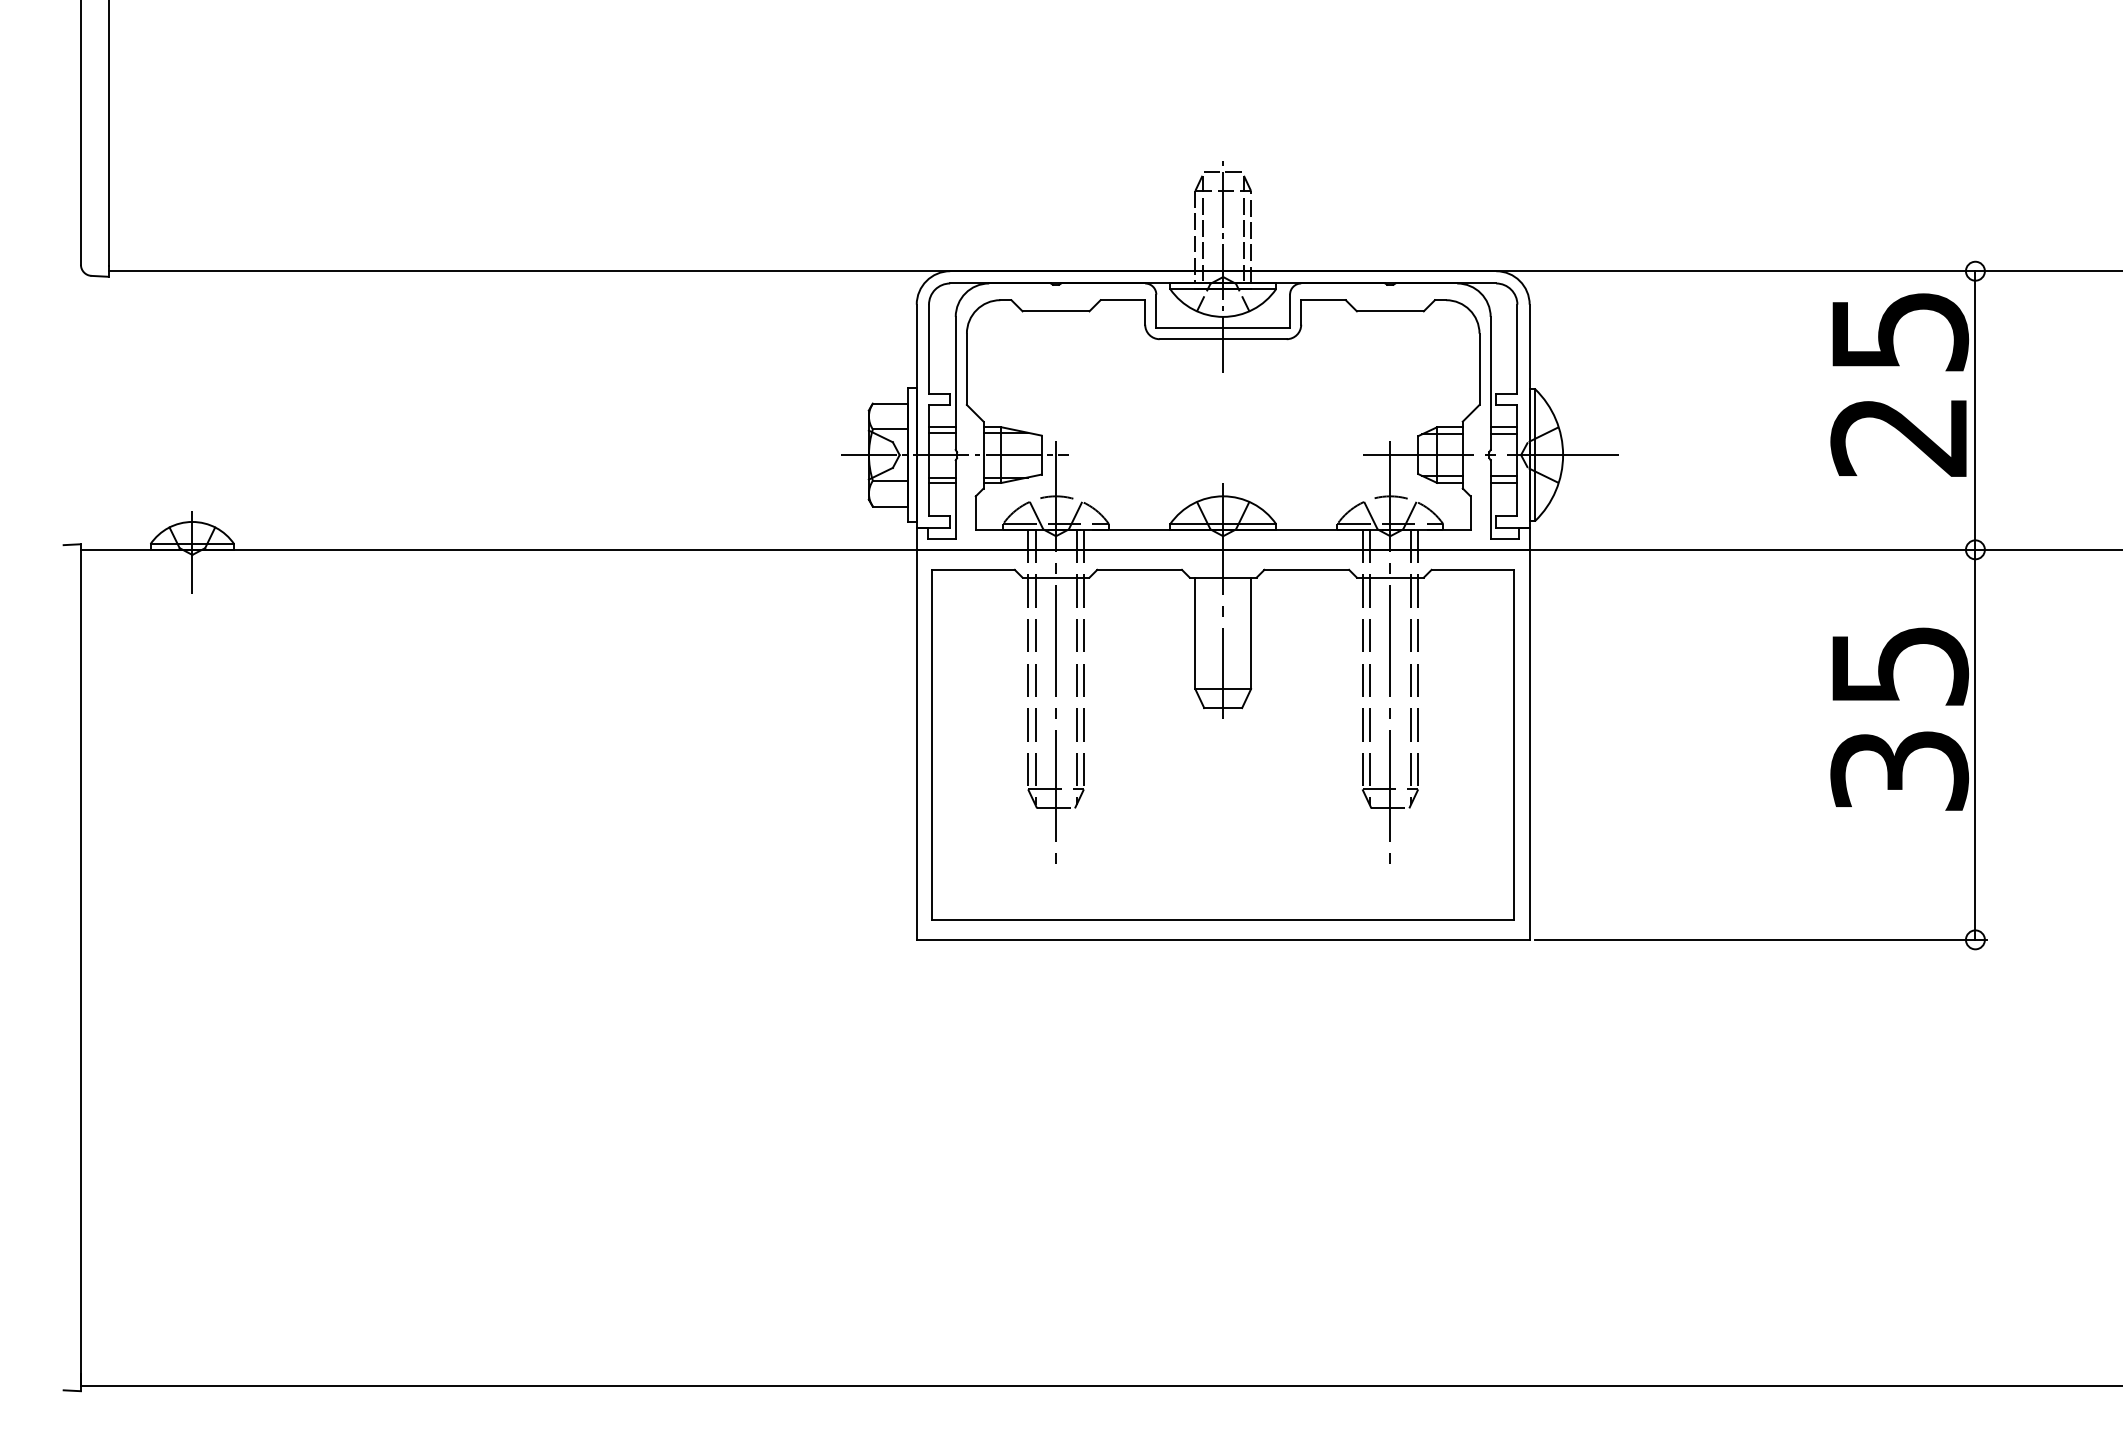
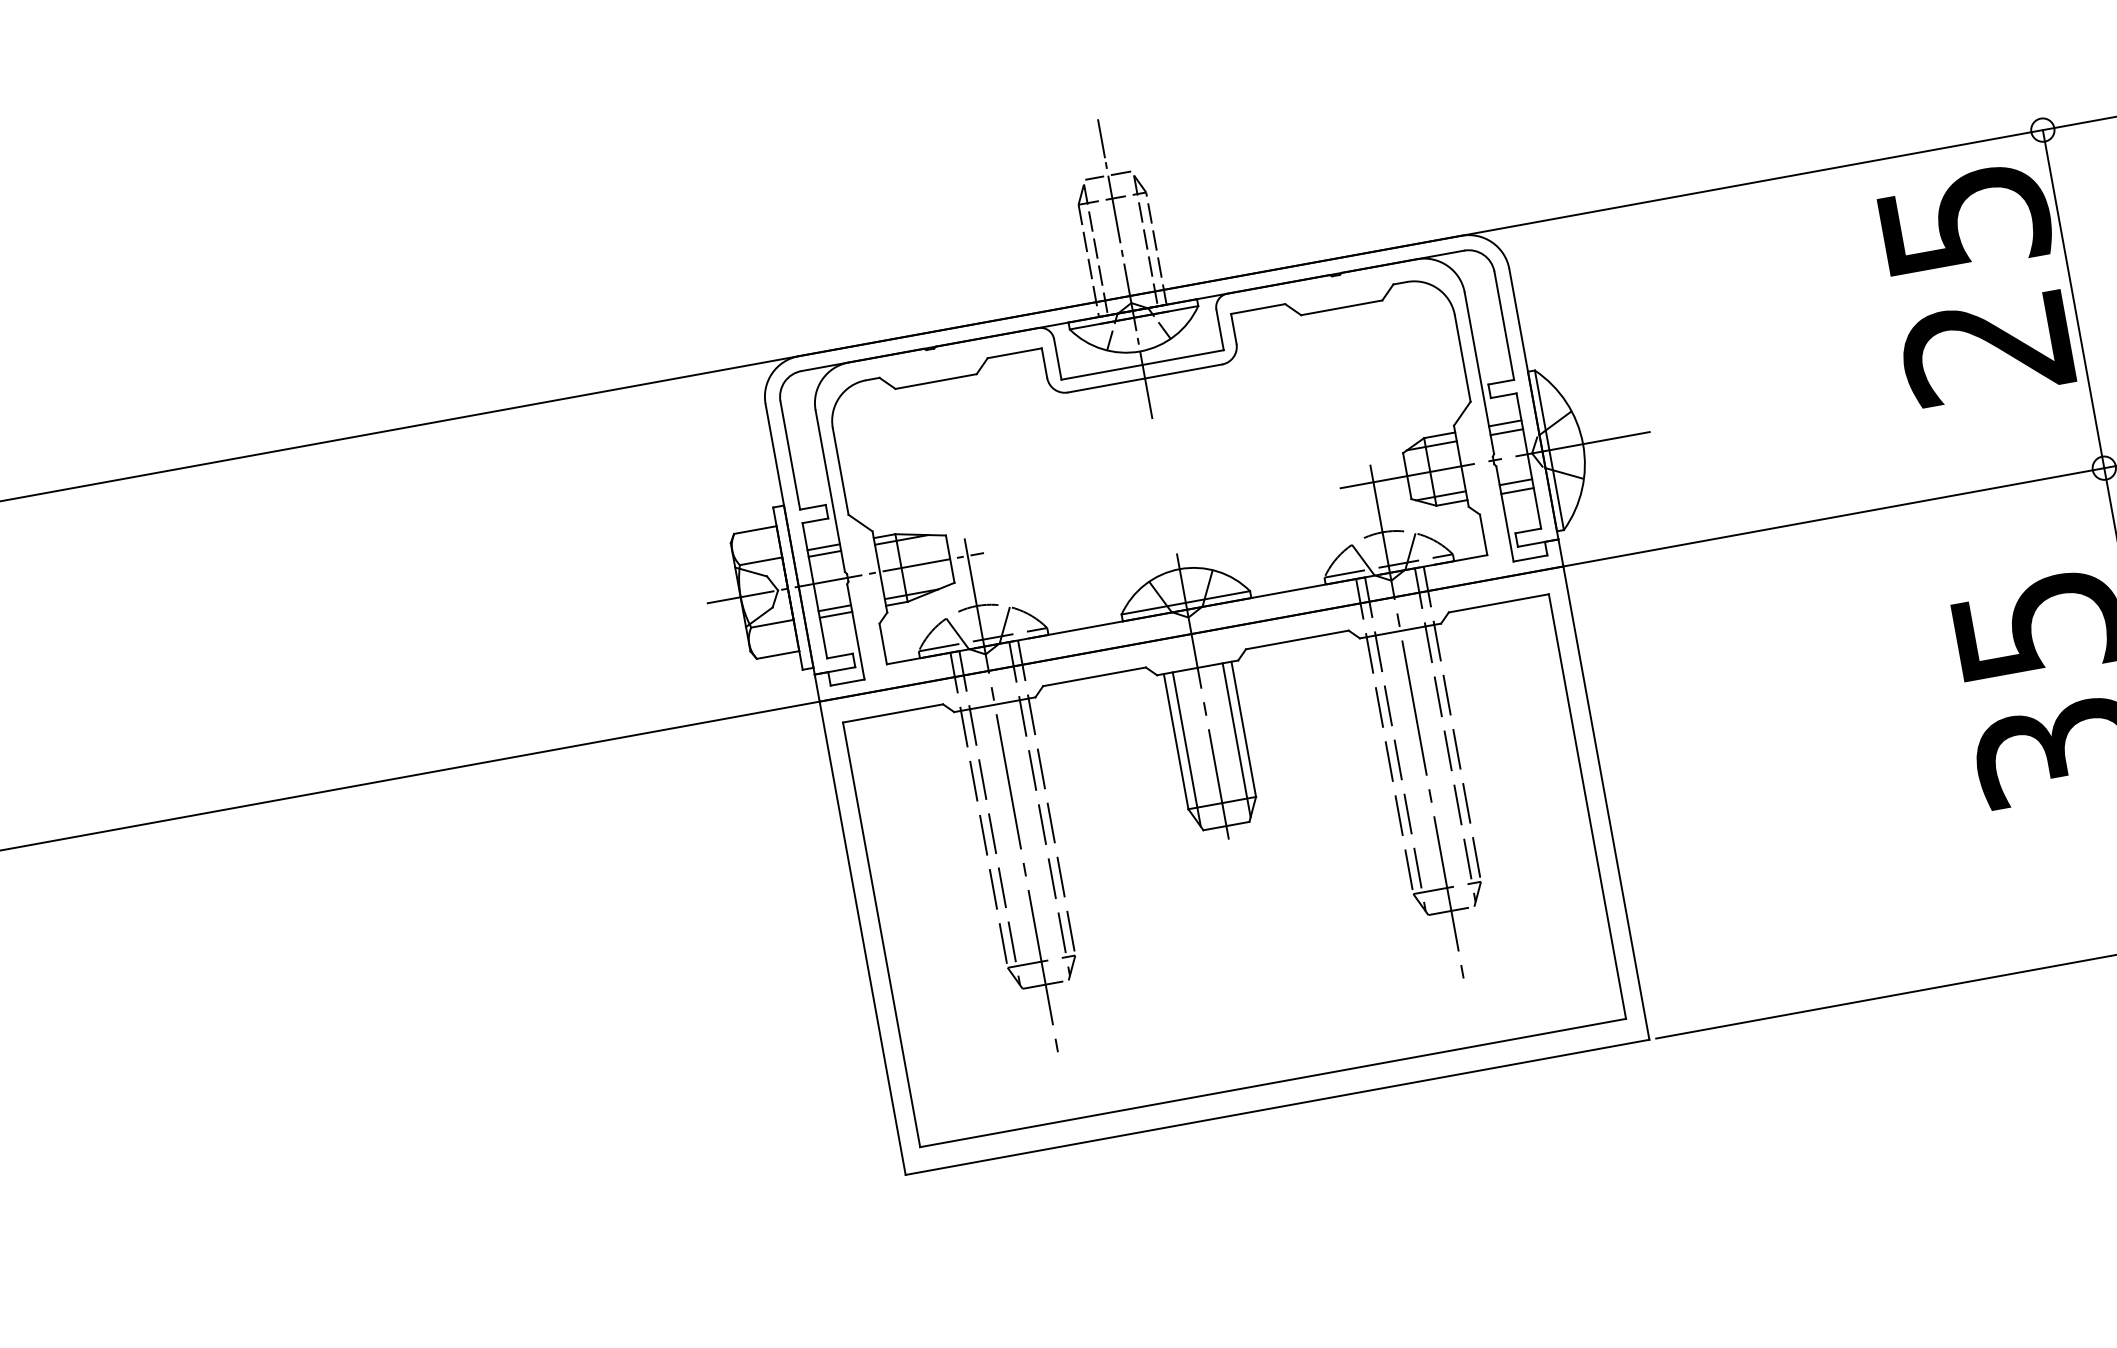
line: (1223, 141) -> (1101, 138), added
line: (1202, 640) -> (1186, 748), added
line: (1243, 640) -> (1236, 739), added

